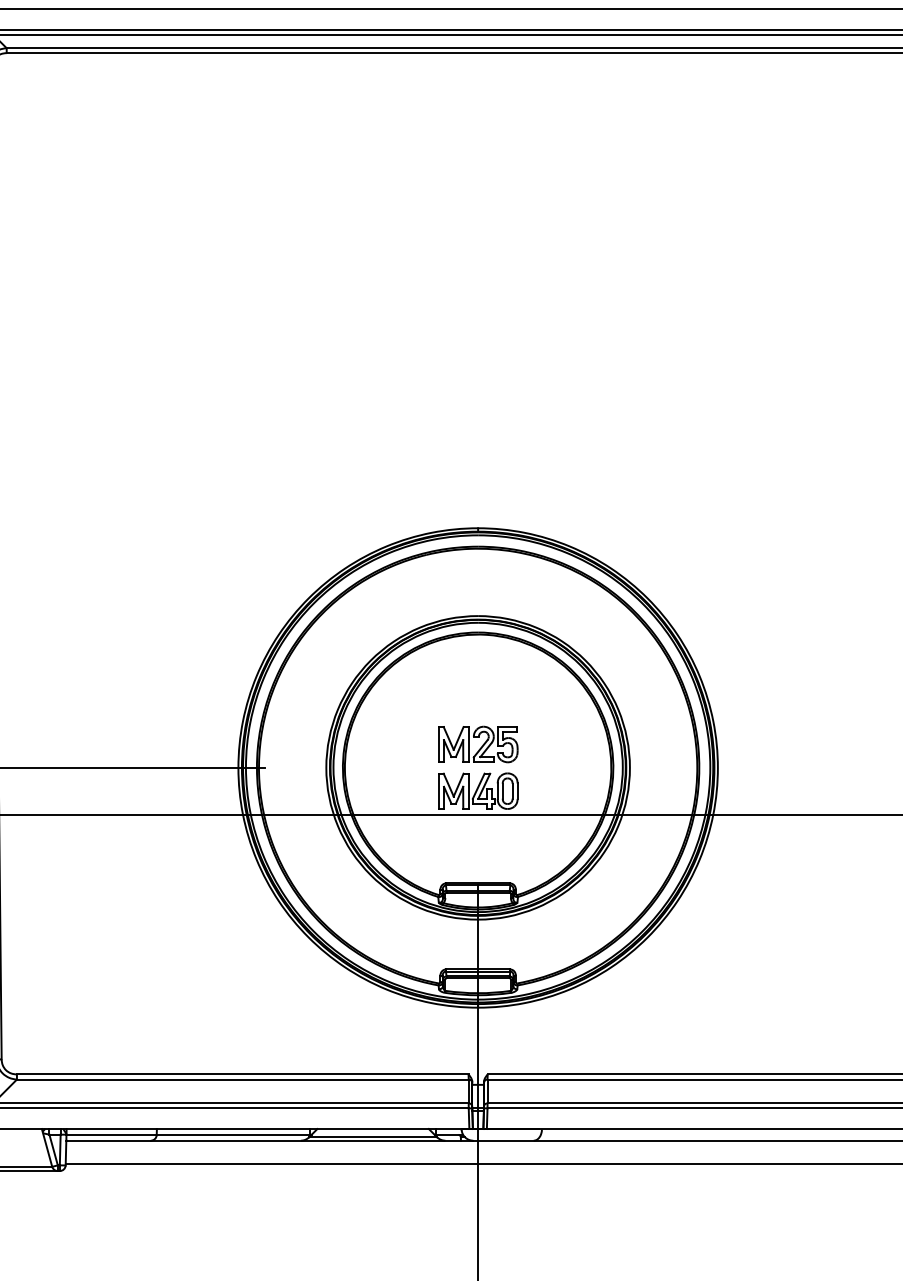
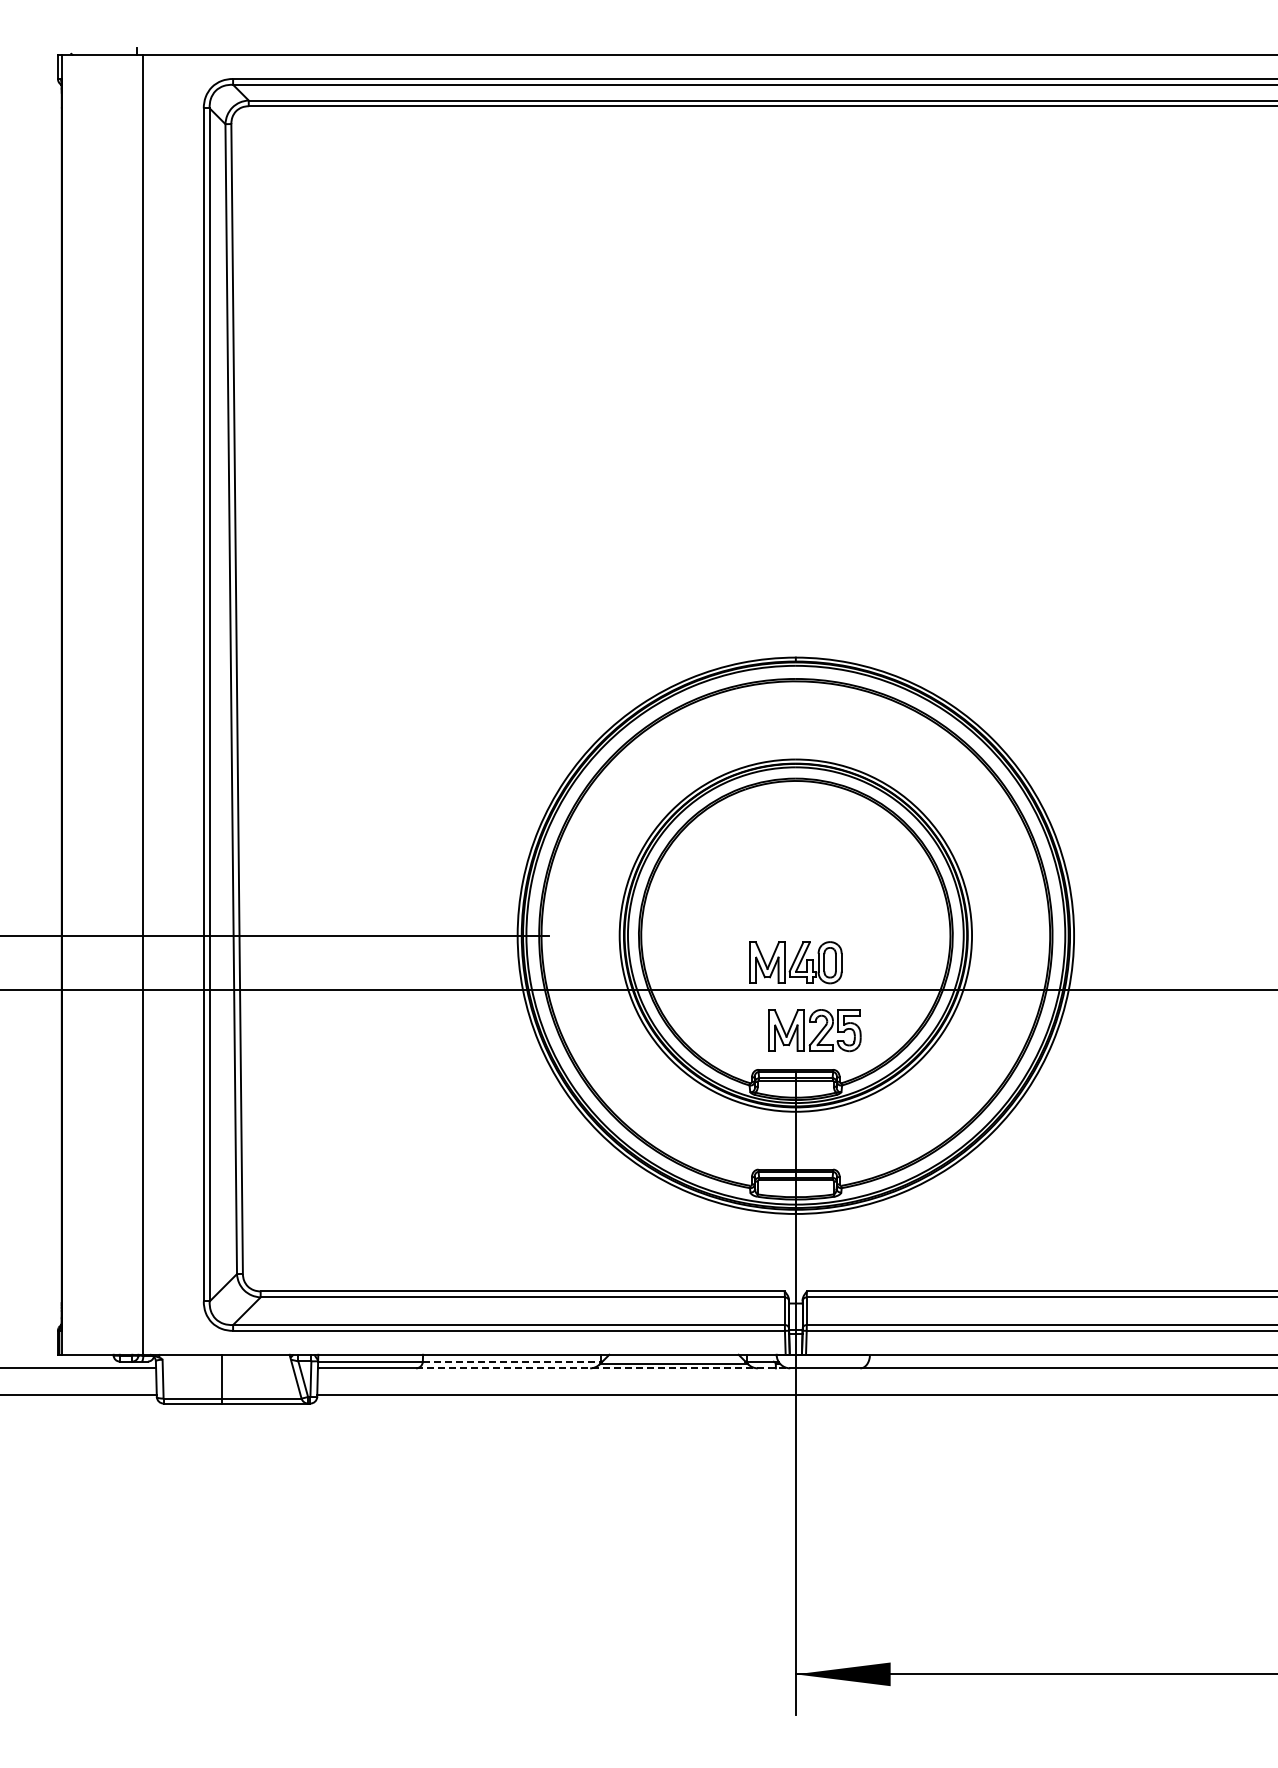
part: (477, 744) -> (814, 1030), moved
line: (233, 1134) -> (512, 1361), solid -> dashed
line: (312, 1140) -> (603, 1368), solid -> dashed

